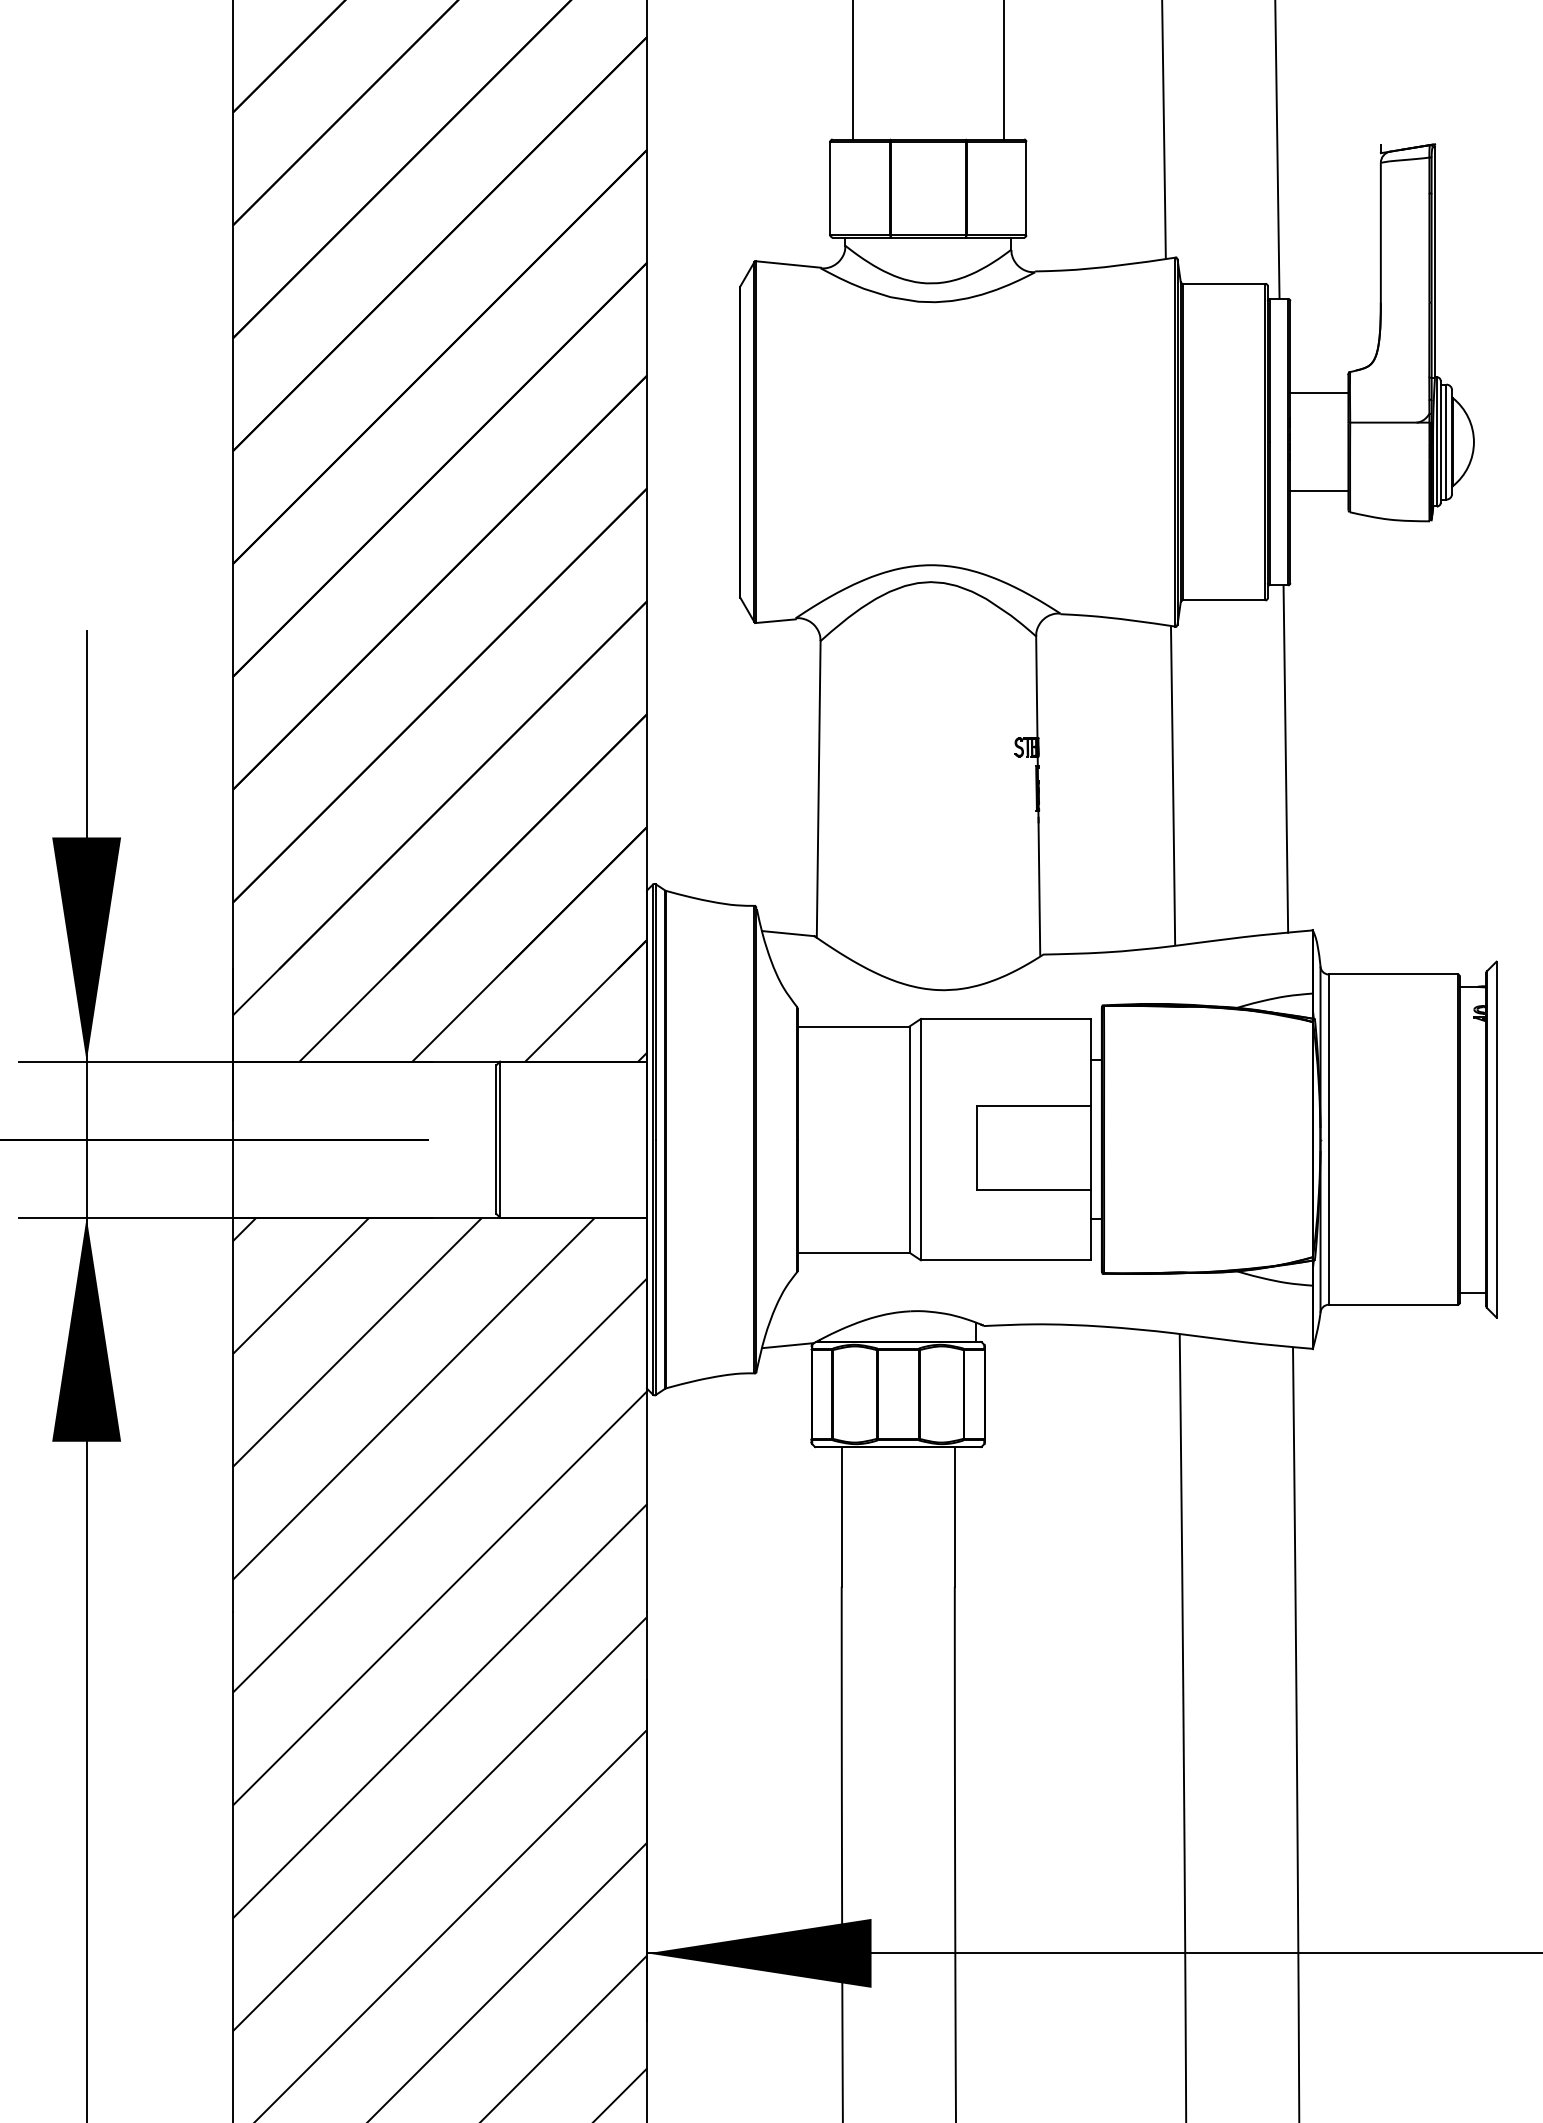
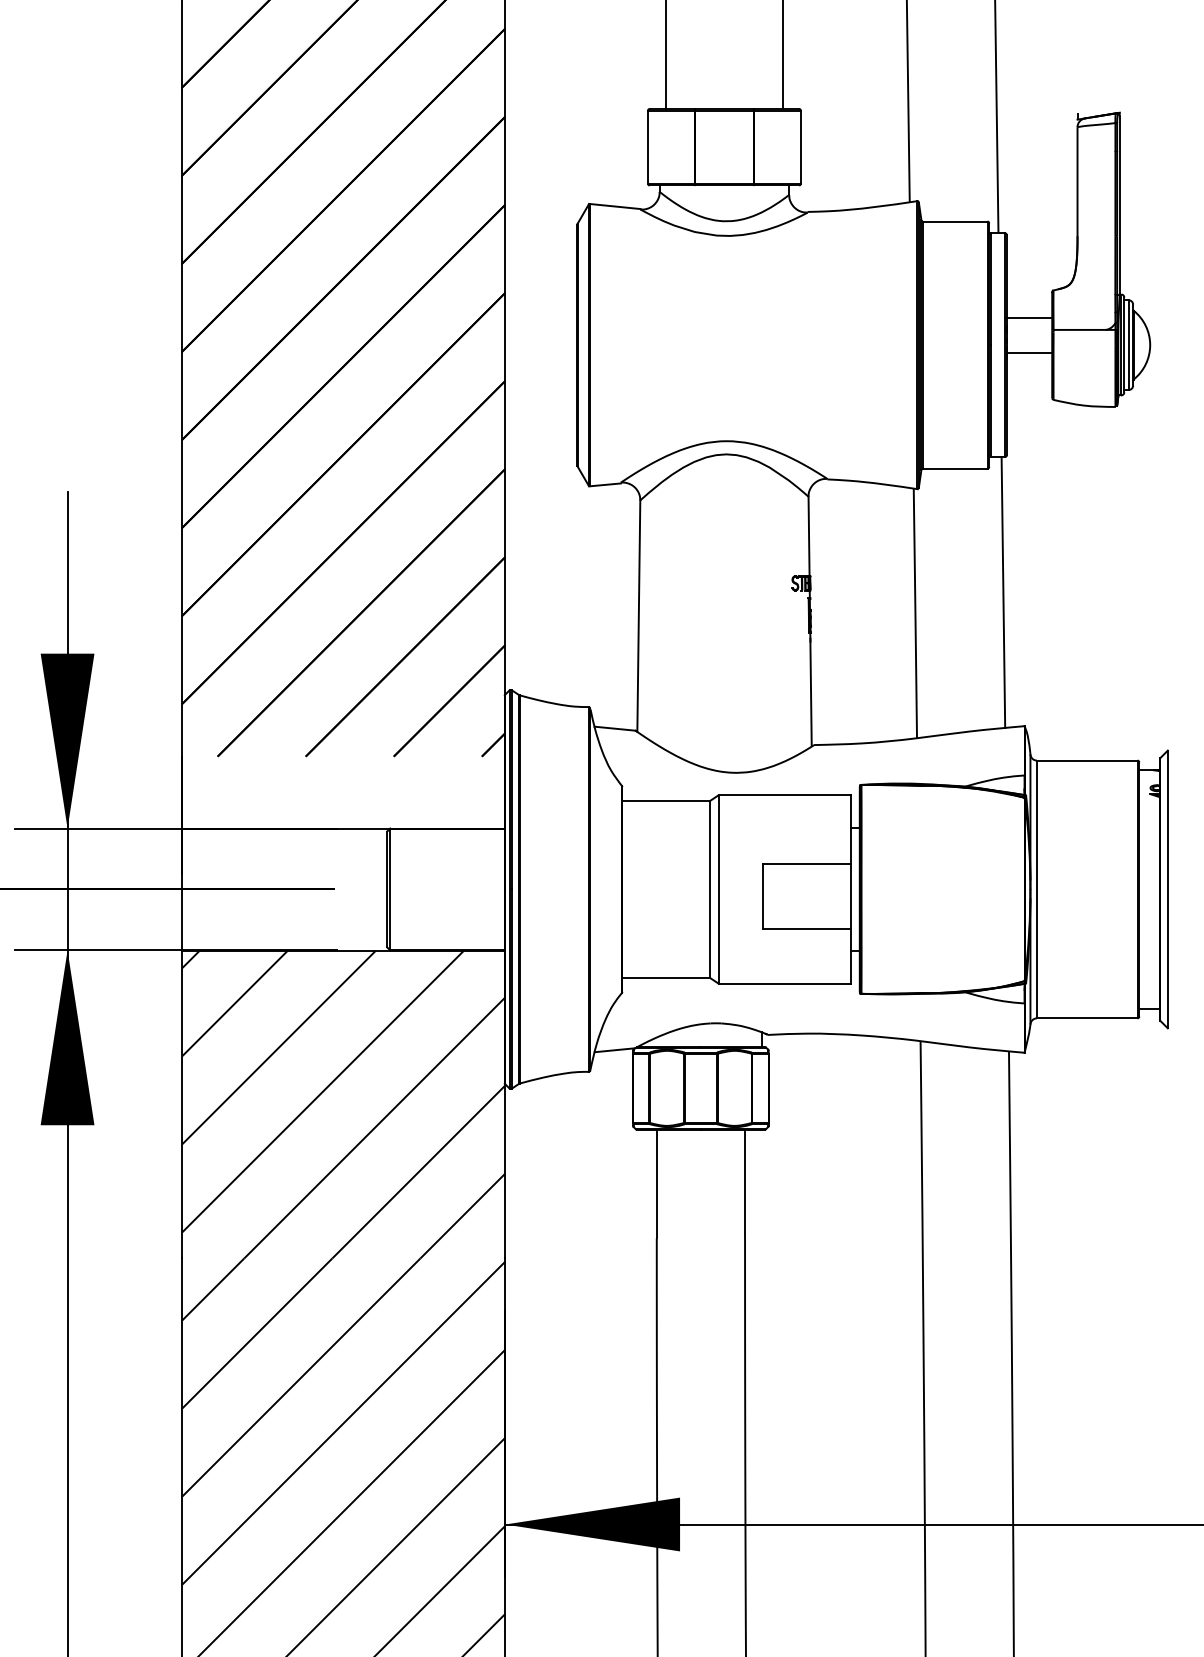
line: (1319, 392) -> (1029, 352), moved
line: (1319, 491) -> (1029, 318), moved
hatch: (438, 1015) -> (342, 792), removed

